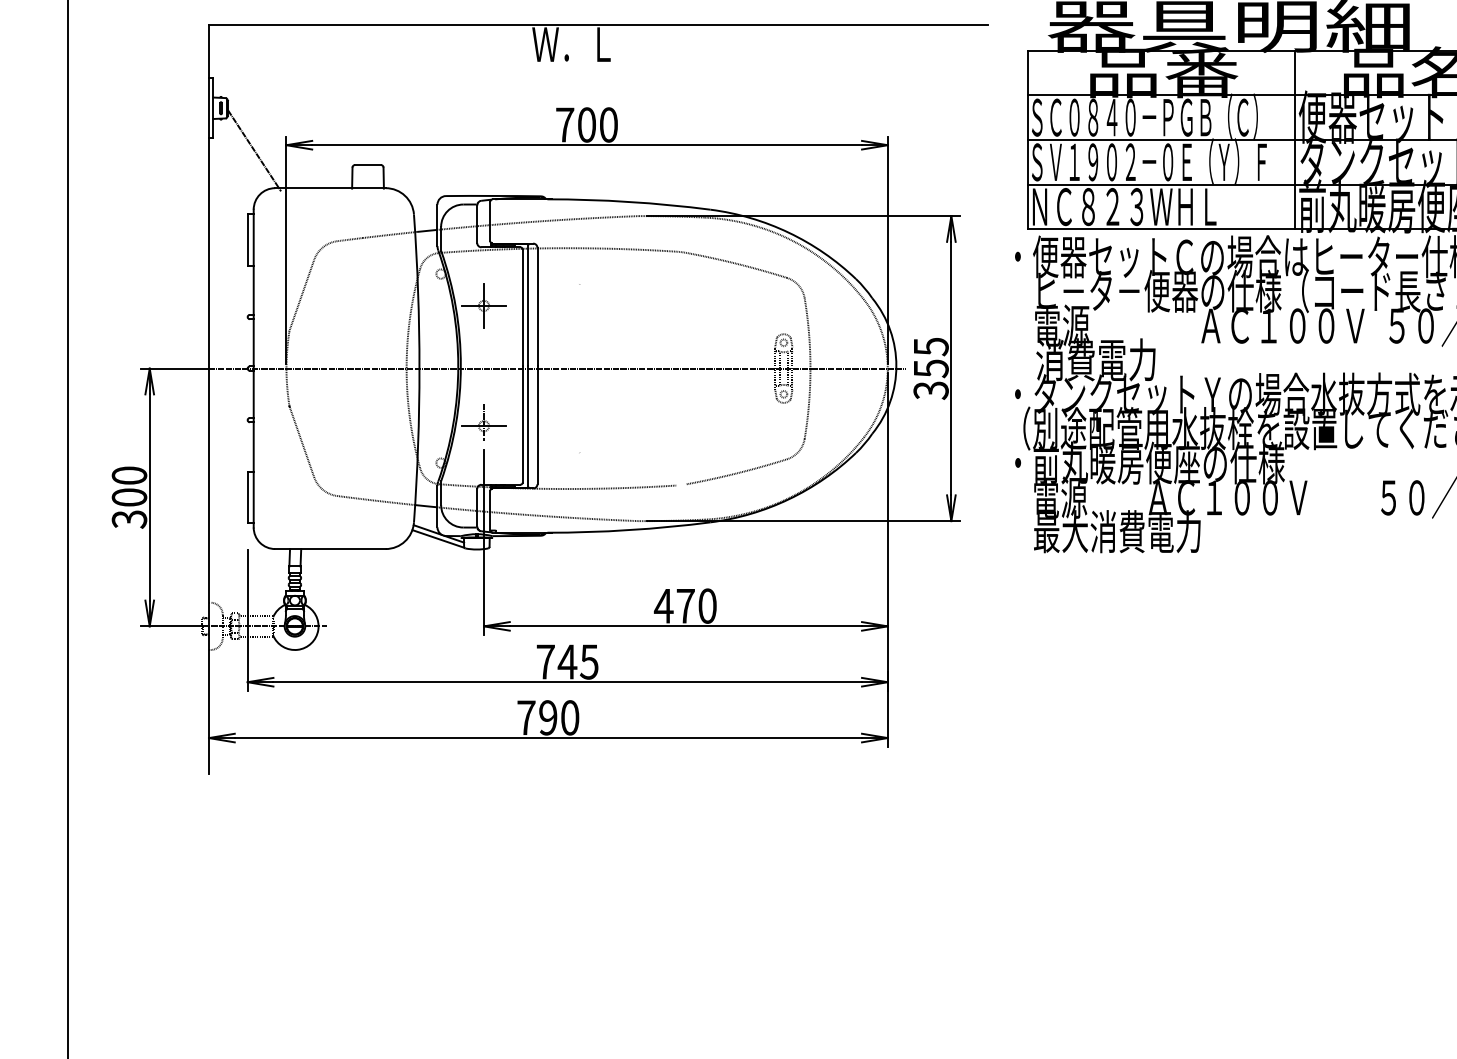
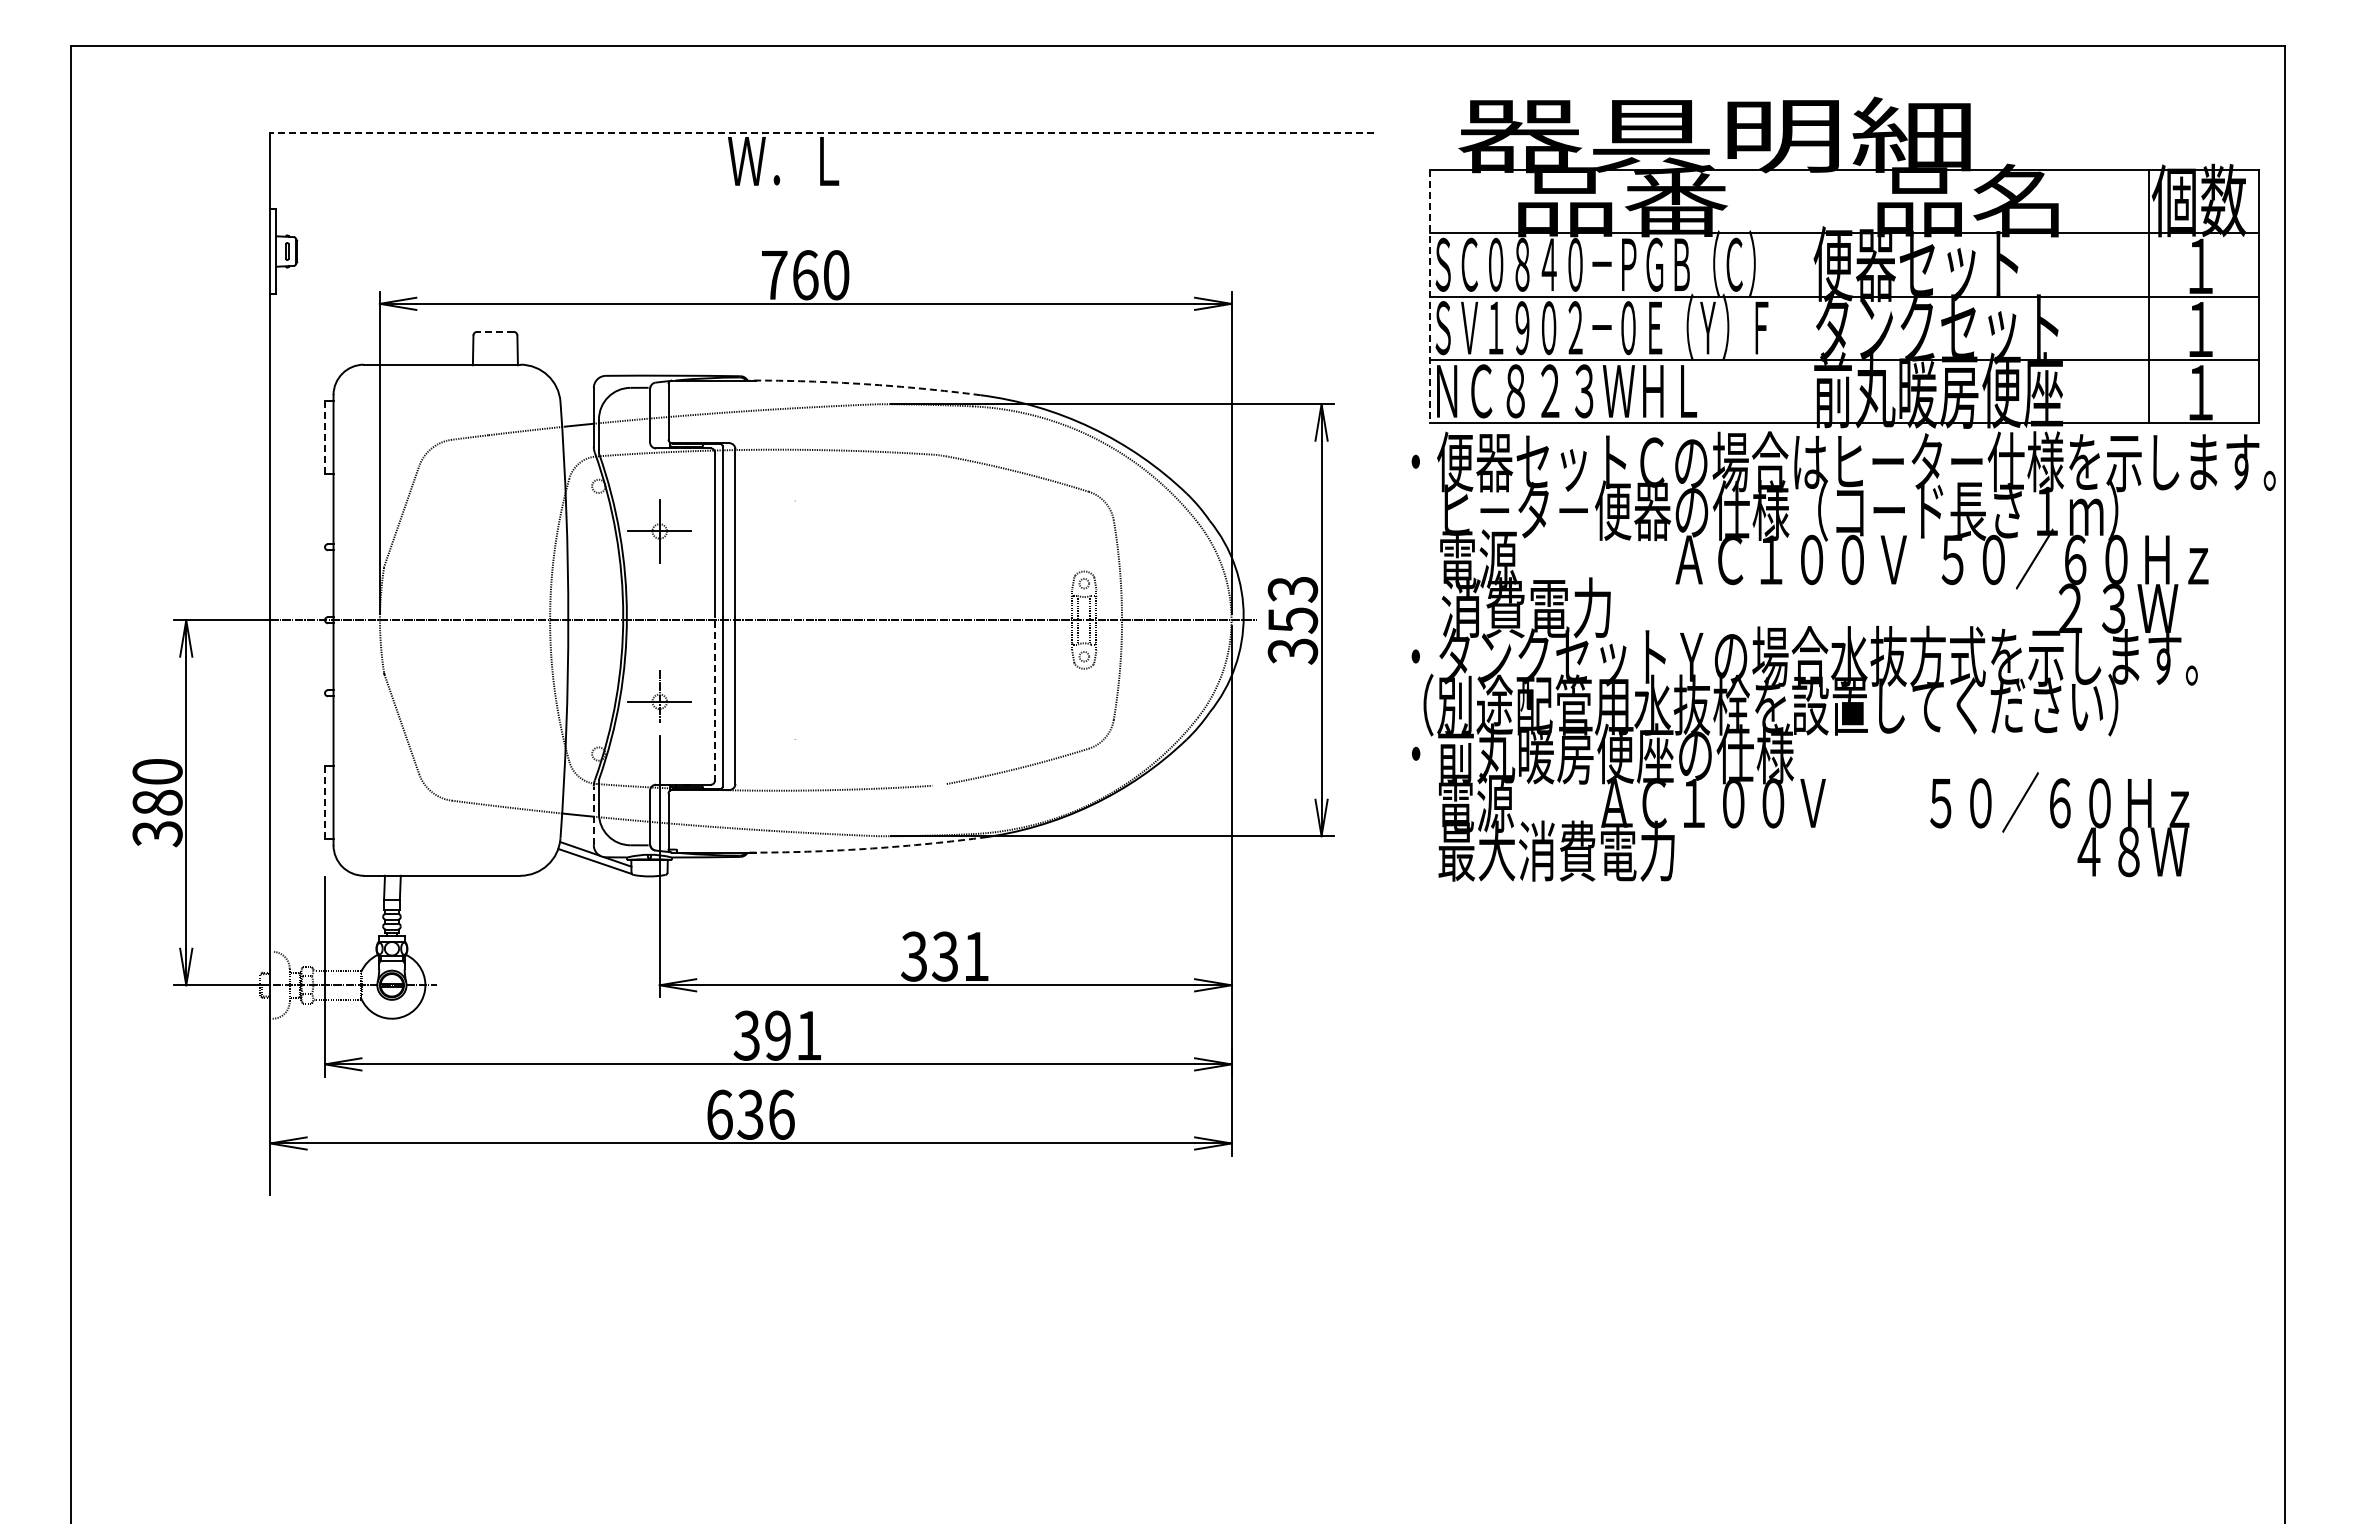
line: (598, 24) -> (822, 133), solid -> dashed
text: (586, 125) -> (805, 275), 700 -> 760
line: (1027, 140) -> (1429, 296), solid -> dashed
line: (1295, 140) -> (1808, 296), removed
line: (254, 150) -> (334, 311), removed
line: (367, 164) -> (494, 331), solid -> dashed
arc: (629, 202) -> (865, 384), solid -> dashed
line: (248, 239) -> (325, 437), solid -> dashed
text: (930, 346) -> (1292, 589), 355 -> 353
line: (522, 423) -> (714, 698), solid -> dashed
text: (129, 497) -> (157, 802), 300 -> 380
line: (248, 497) -> (325, 802), solid -> dashed
line: (437, 506) -> (593, 815), solid -> dashed
arc: (629, 529) -> (865, 848), solid -> dashed
text: (685, 606) -> (944, 956), 470 -> 331
text: (567, 661) -> (777, 1035), 745 -> 391
text: (548, 717) -> (750, 1114), 790 -> 636

